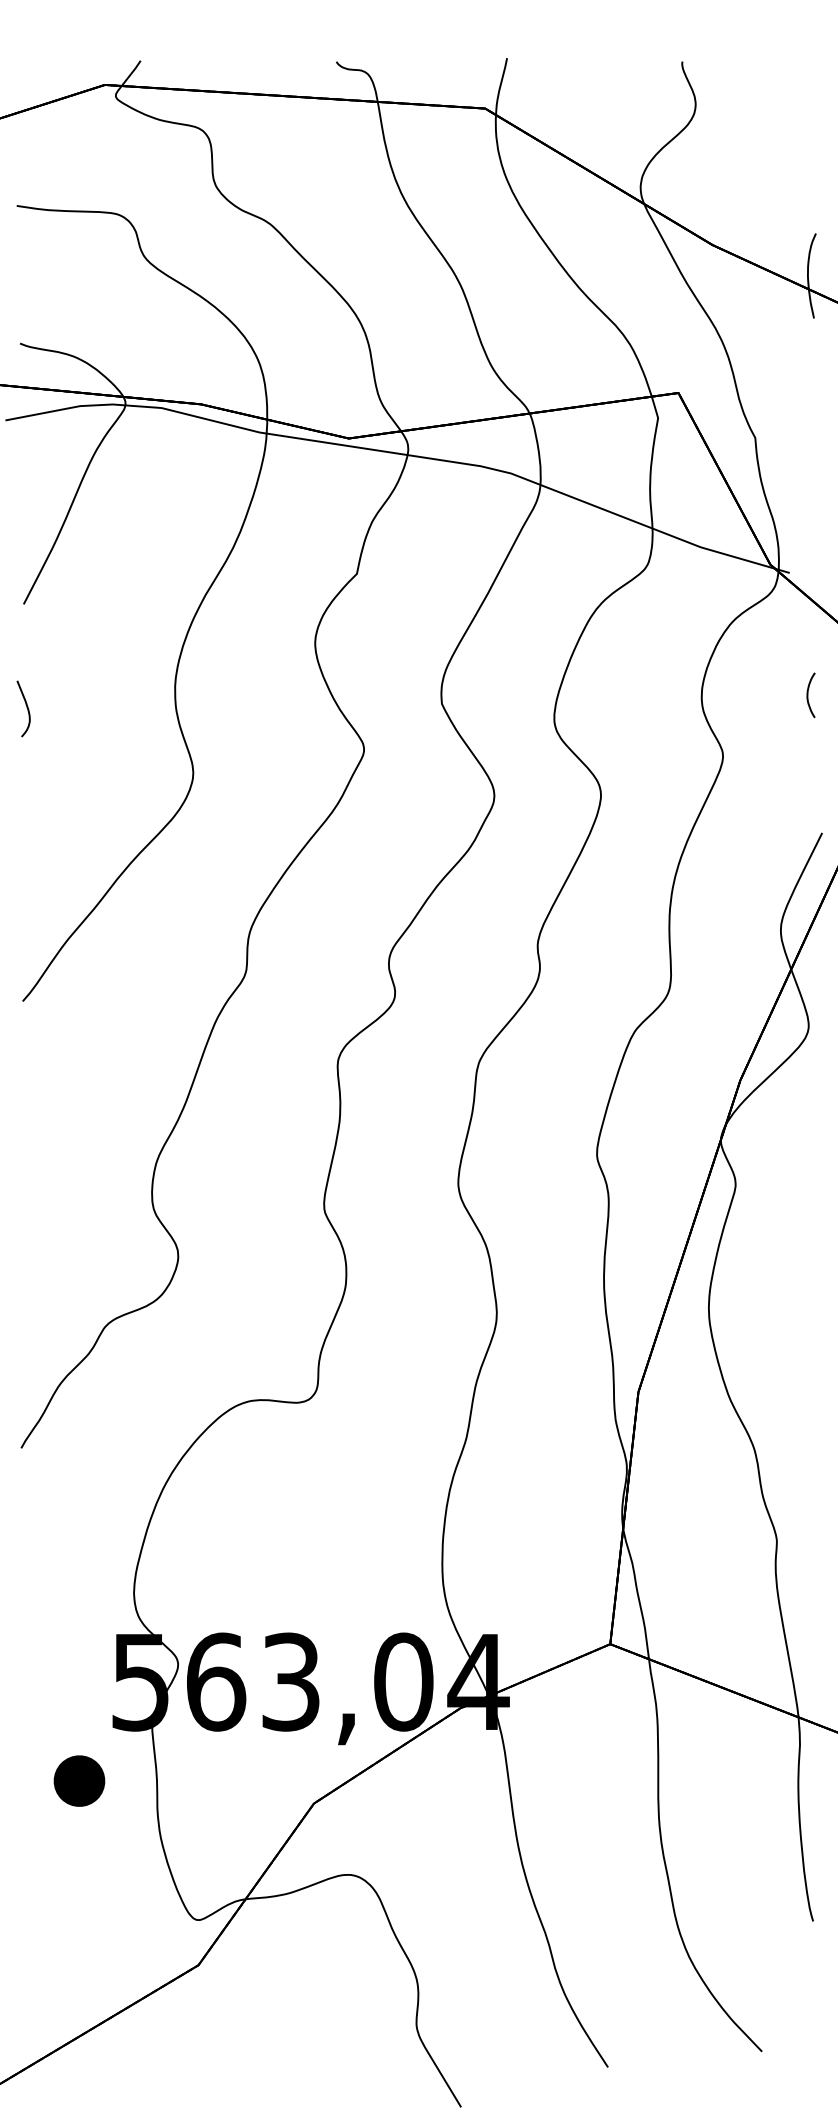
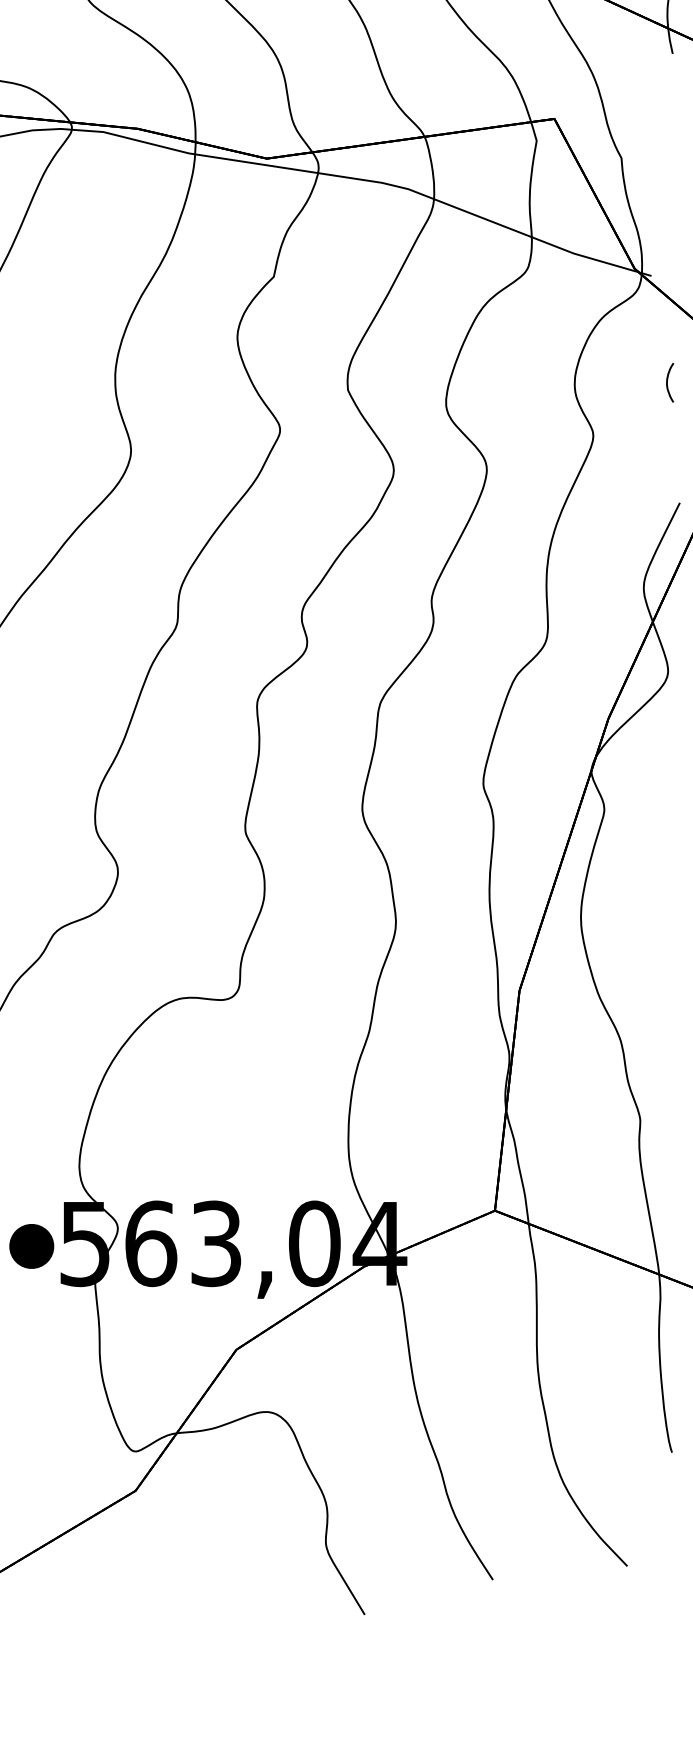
part: (79, 1780) -> (31, 1245), moved

